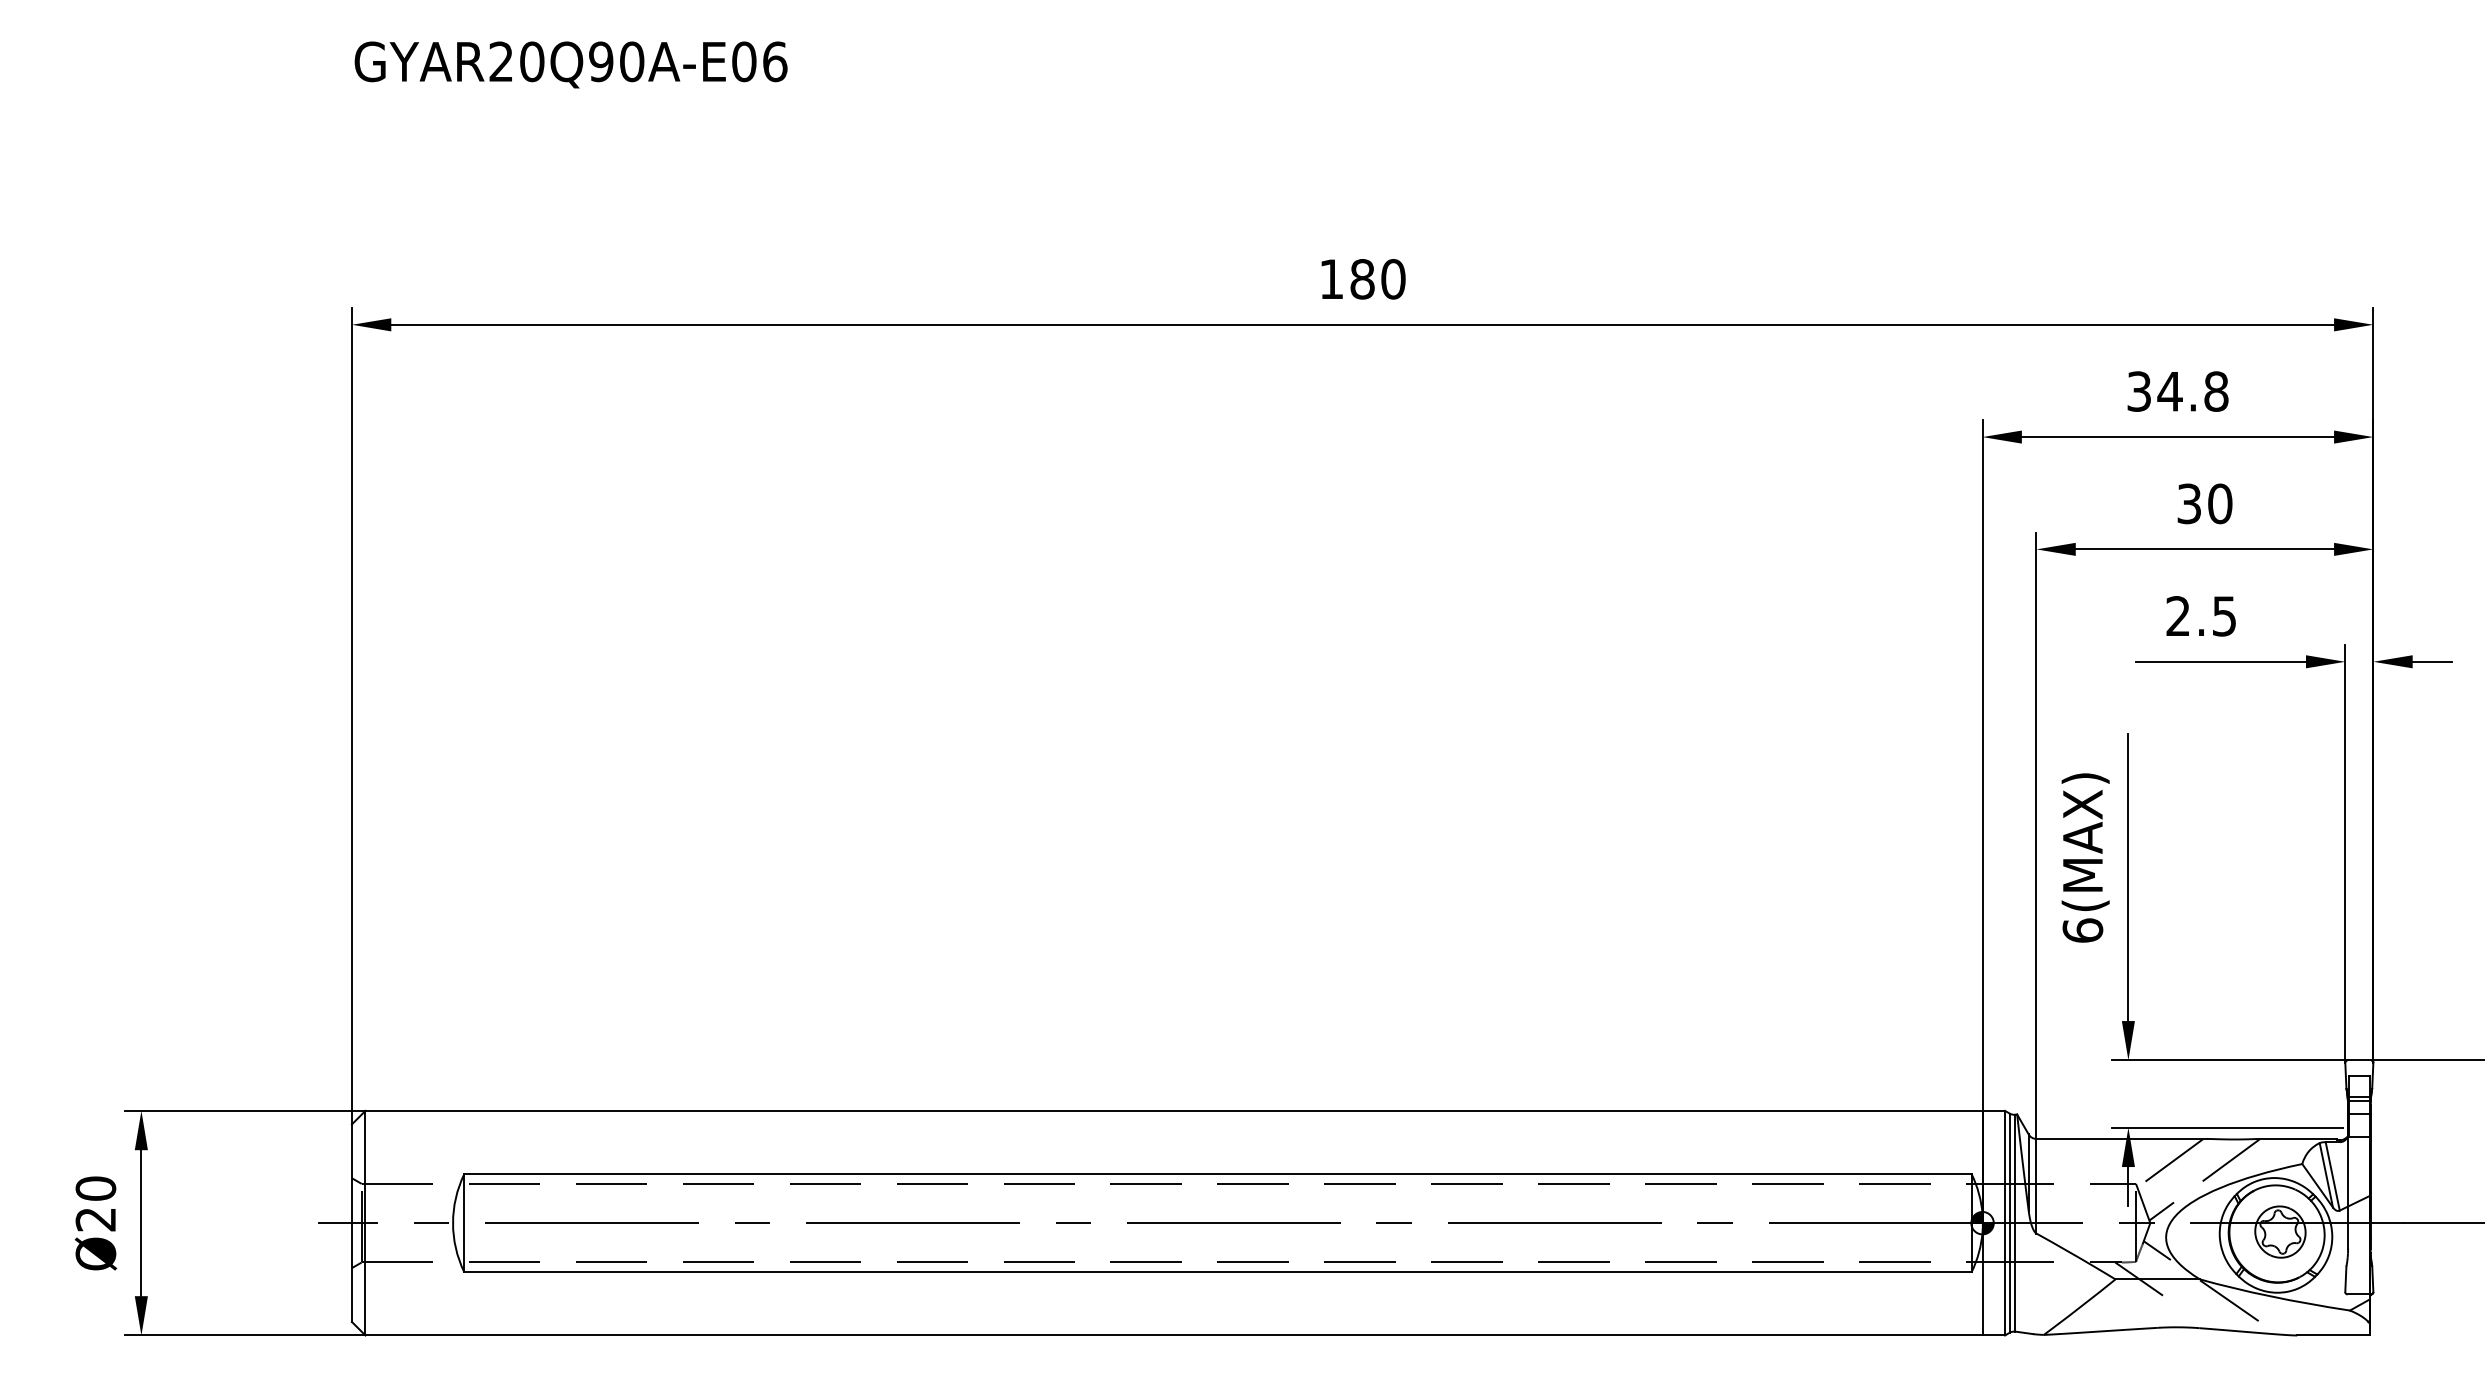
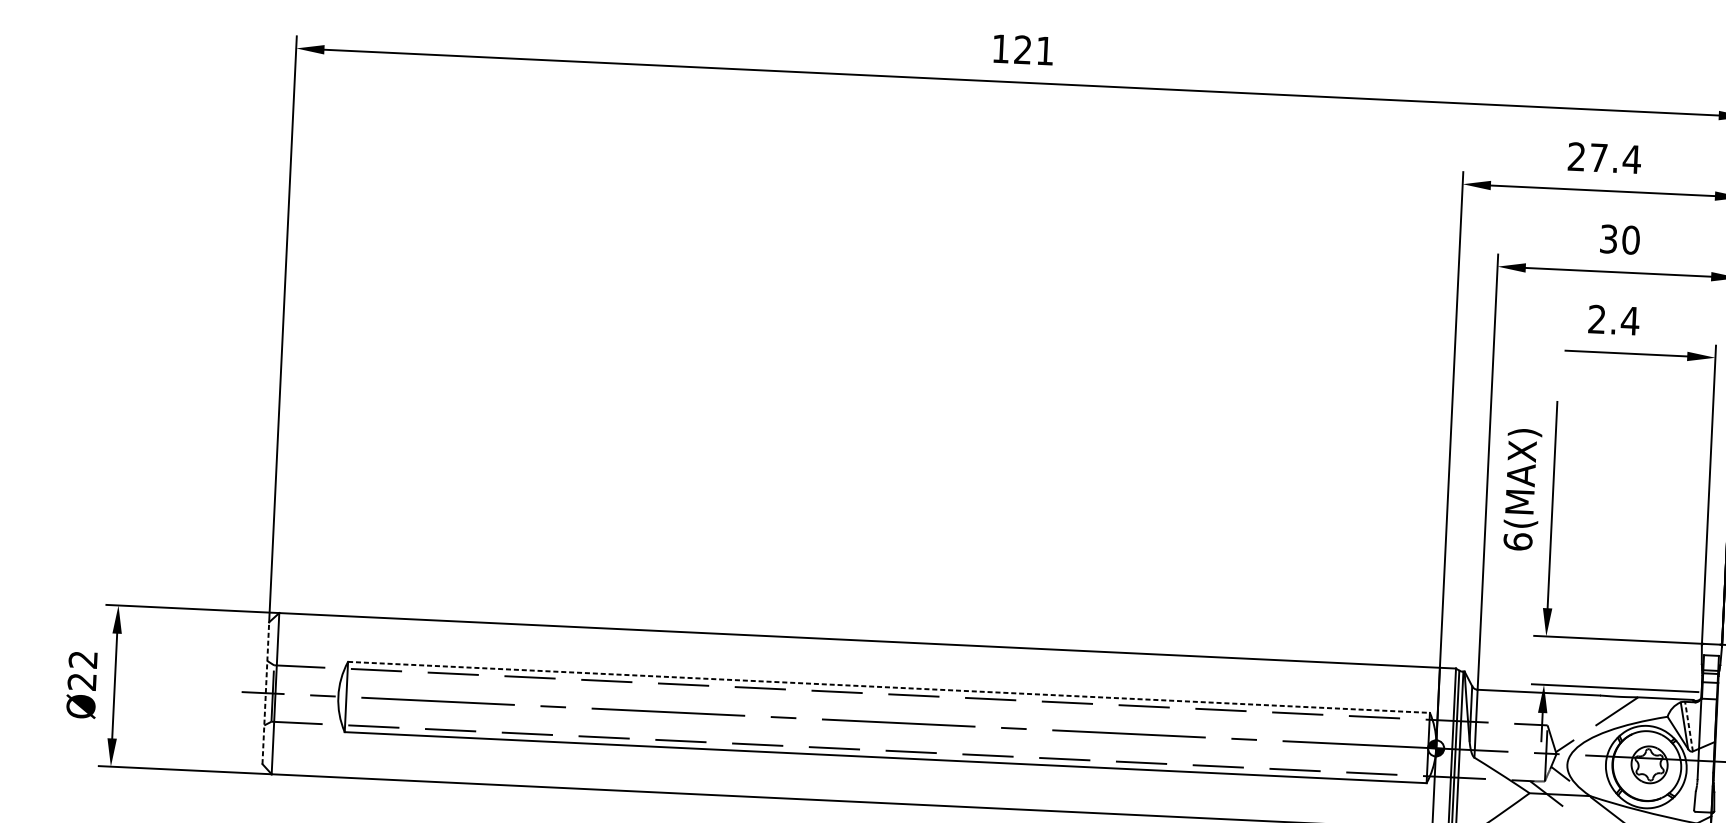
text: (1377, 279) -> (1033, 50), 180 -> 121
text: (2178, 391) -> (1604, 158), 34.8 -> 27.4
text: (2224, 616) -> (1630, 321), 2.5 -> 2.4
line: (2169, 1163) -> (1572, 711), removed
line: (1217, 1174) -> (888, 687), solid -> dashed
line: (2332, 1176) -> (1688, 726), solid -> dashed
text: (95, 1188) -> (82, 659), Ø20 -> Ø22
line: (351, 1223) -> (265, 693), solid -> dashed

